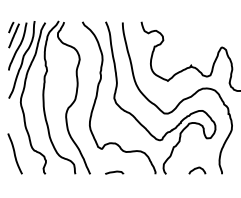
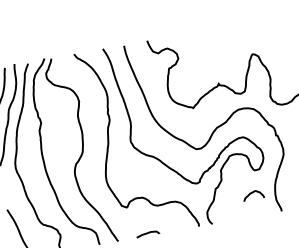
curve: (196, 169) -> (252, 194), moved

